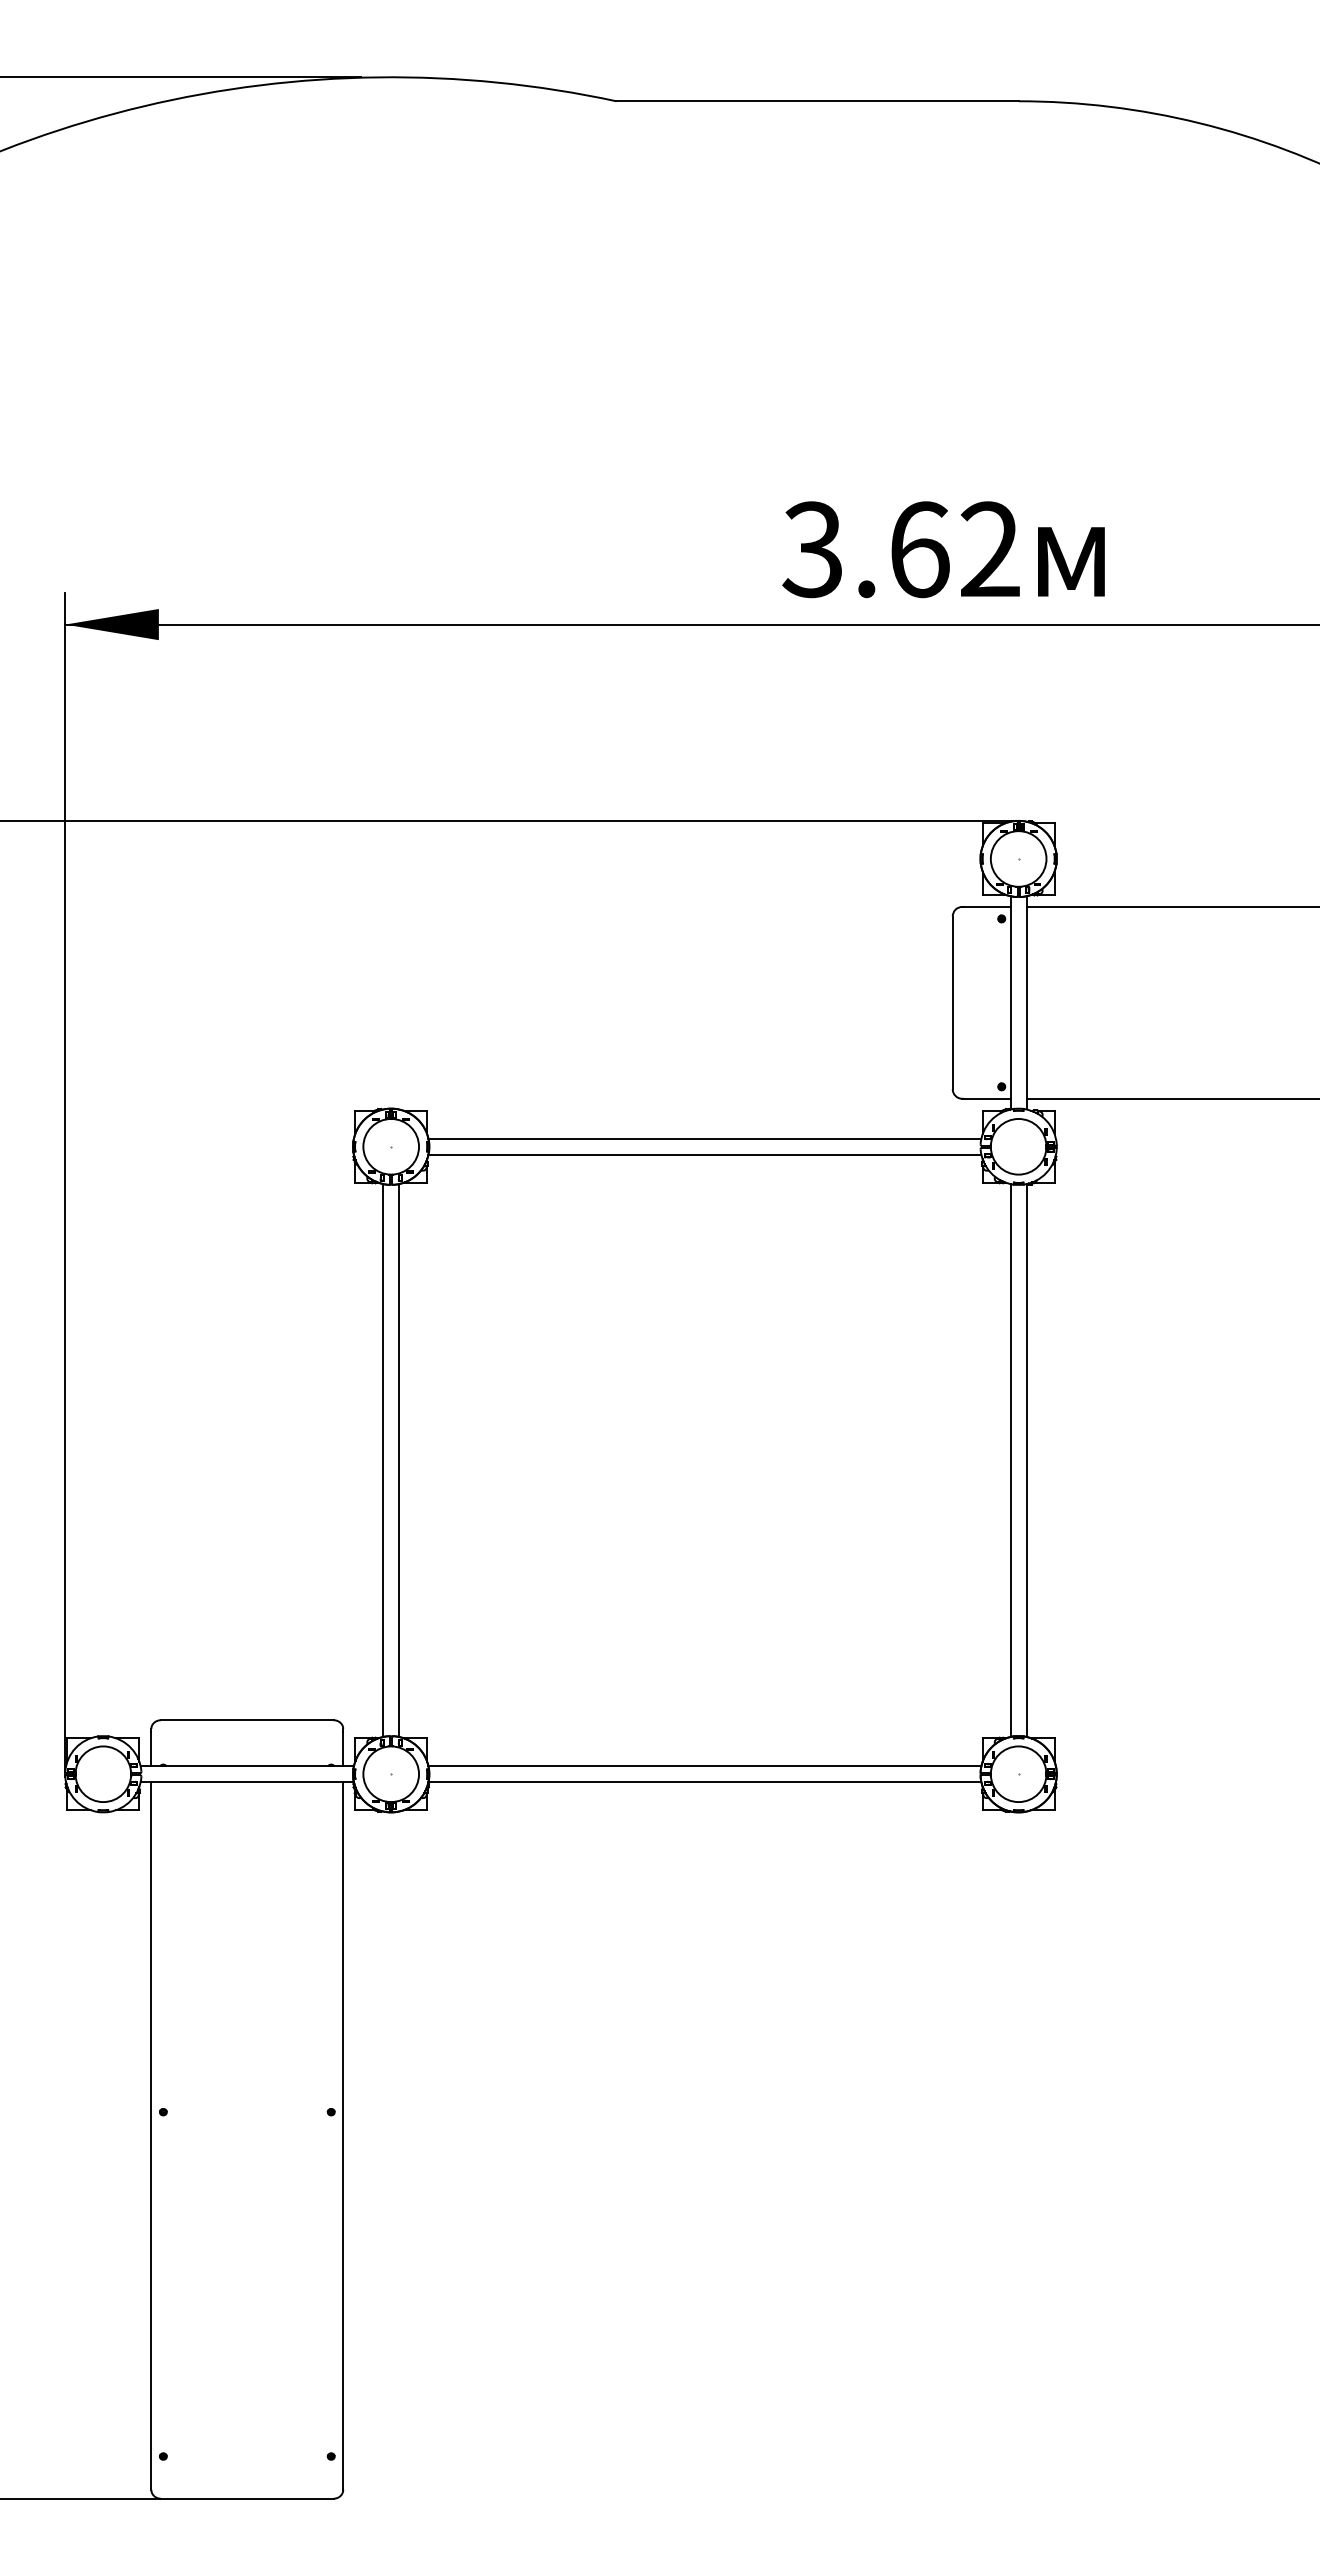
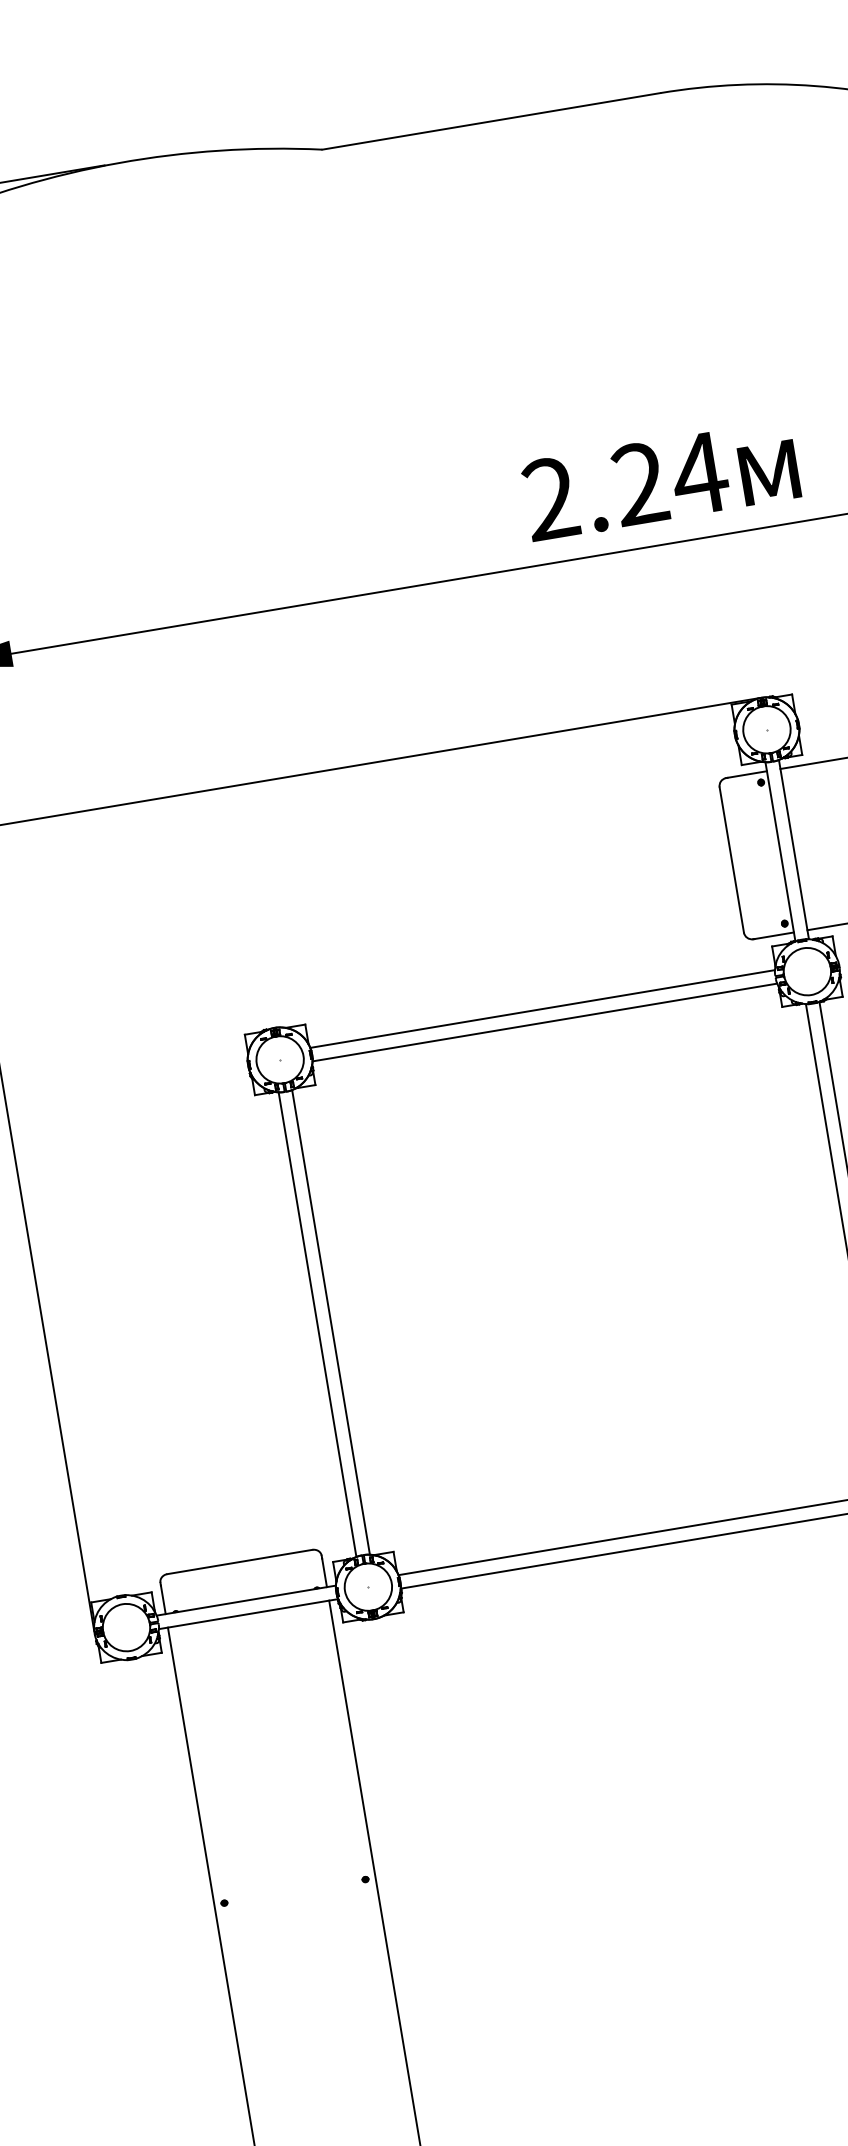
text: (902, 549) -> (625, 486), 3.62 -> 2.24

